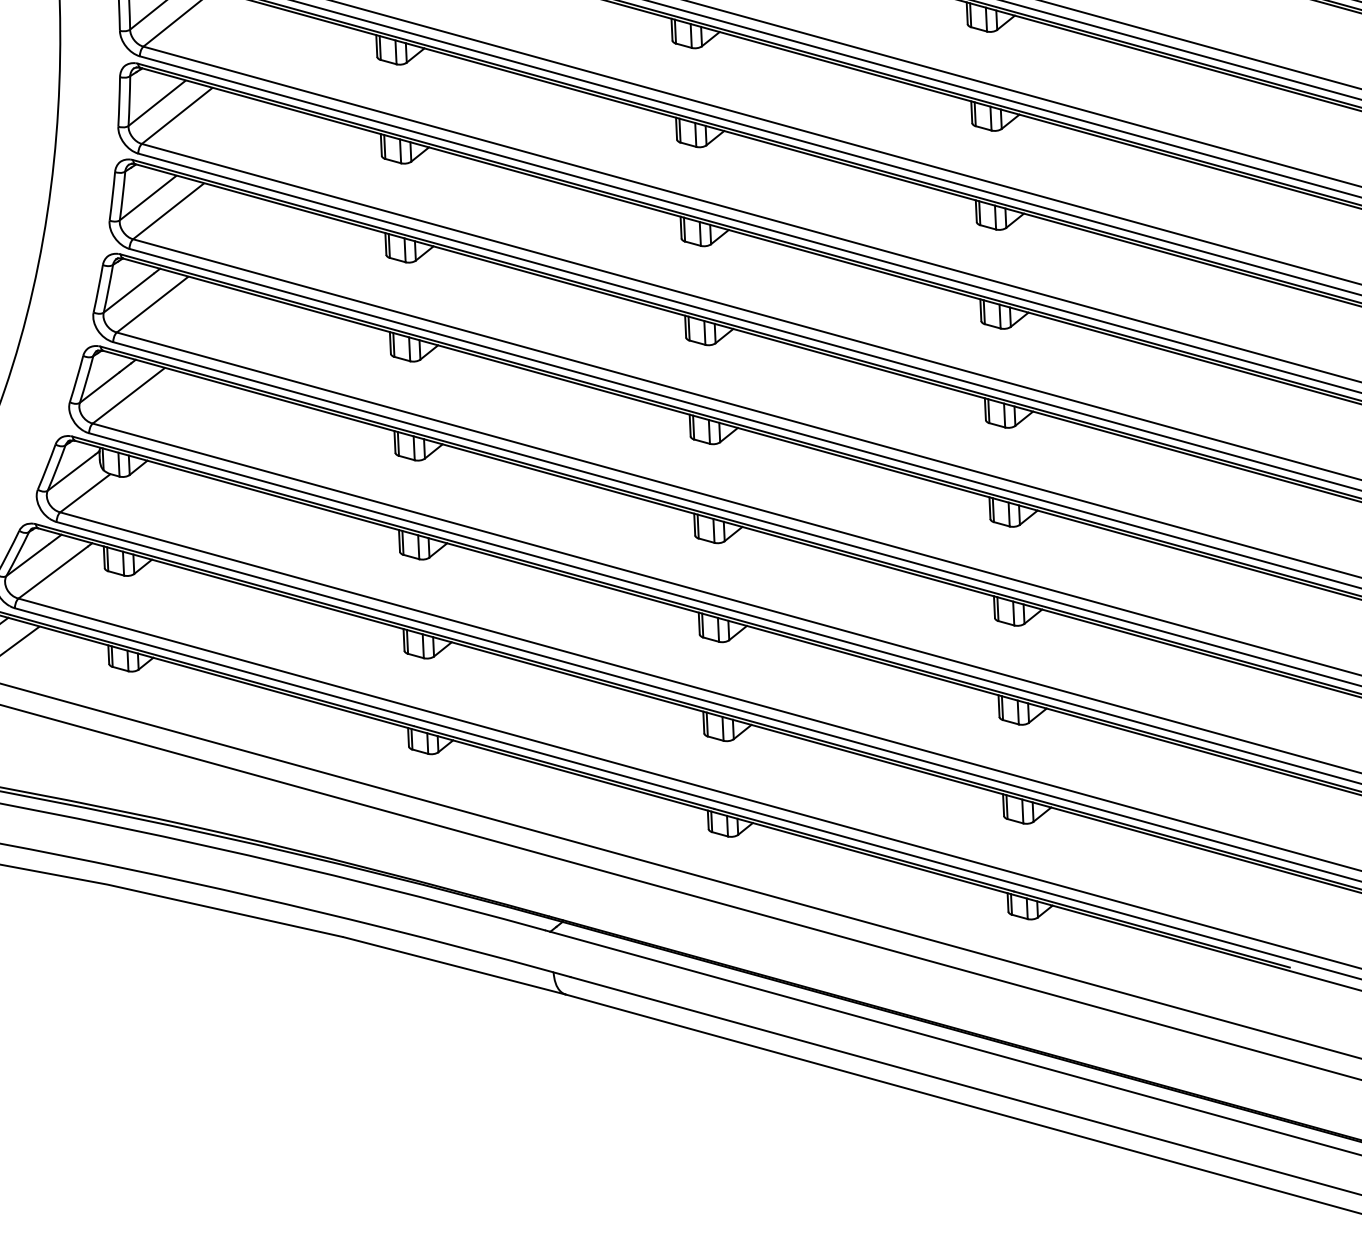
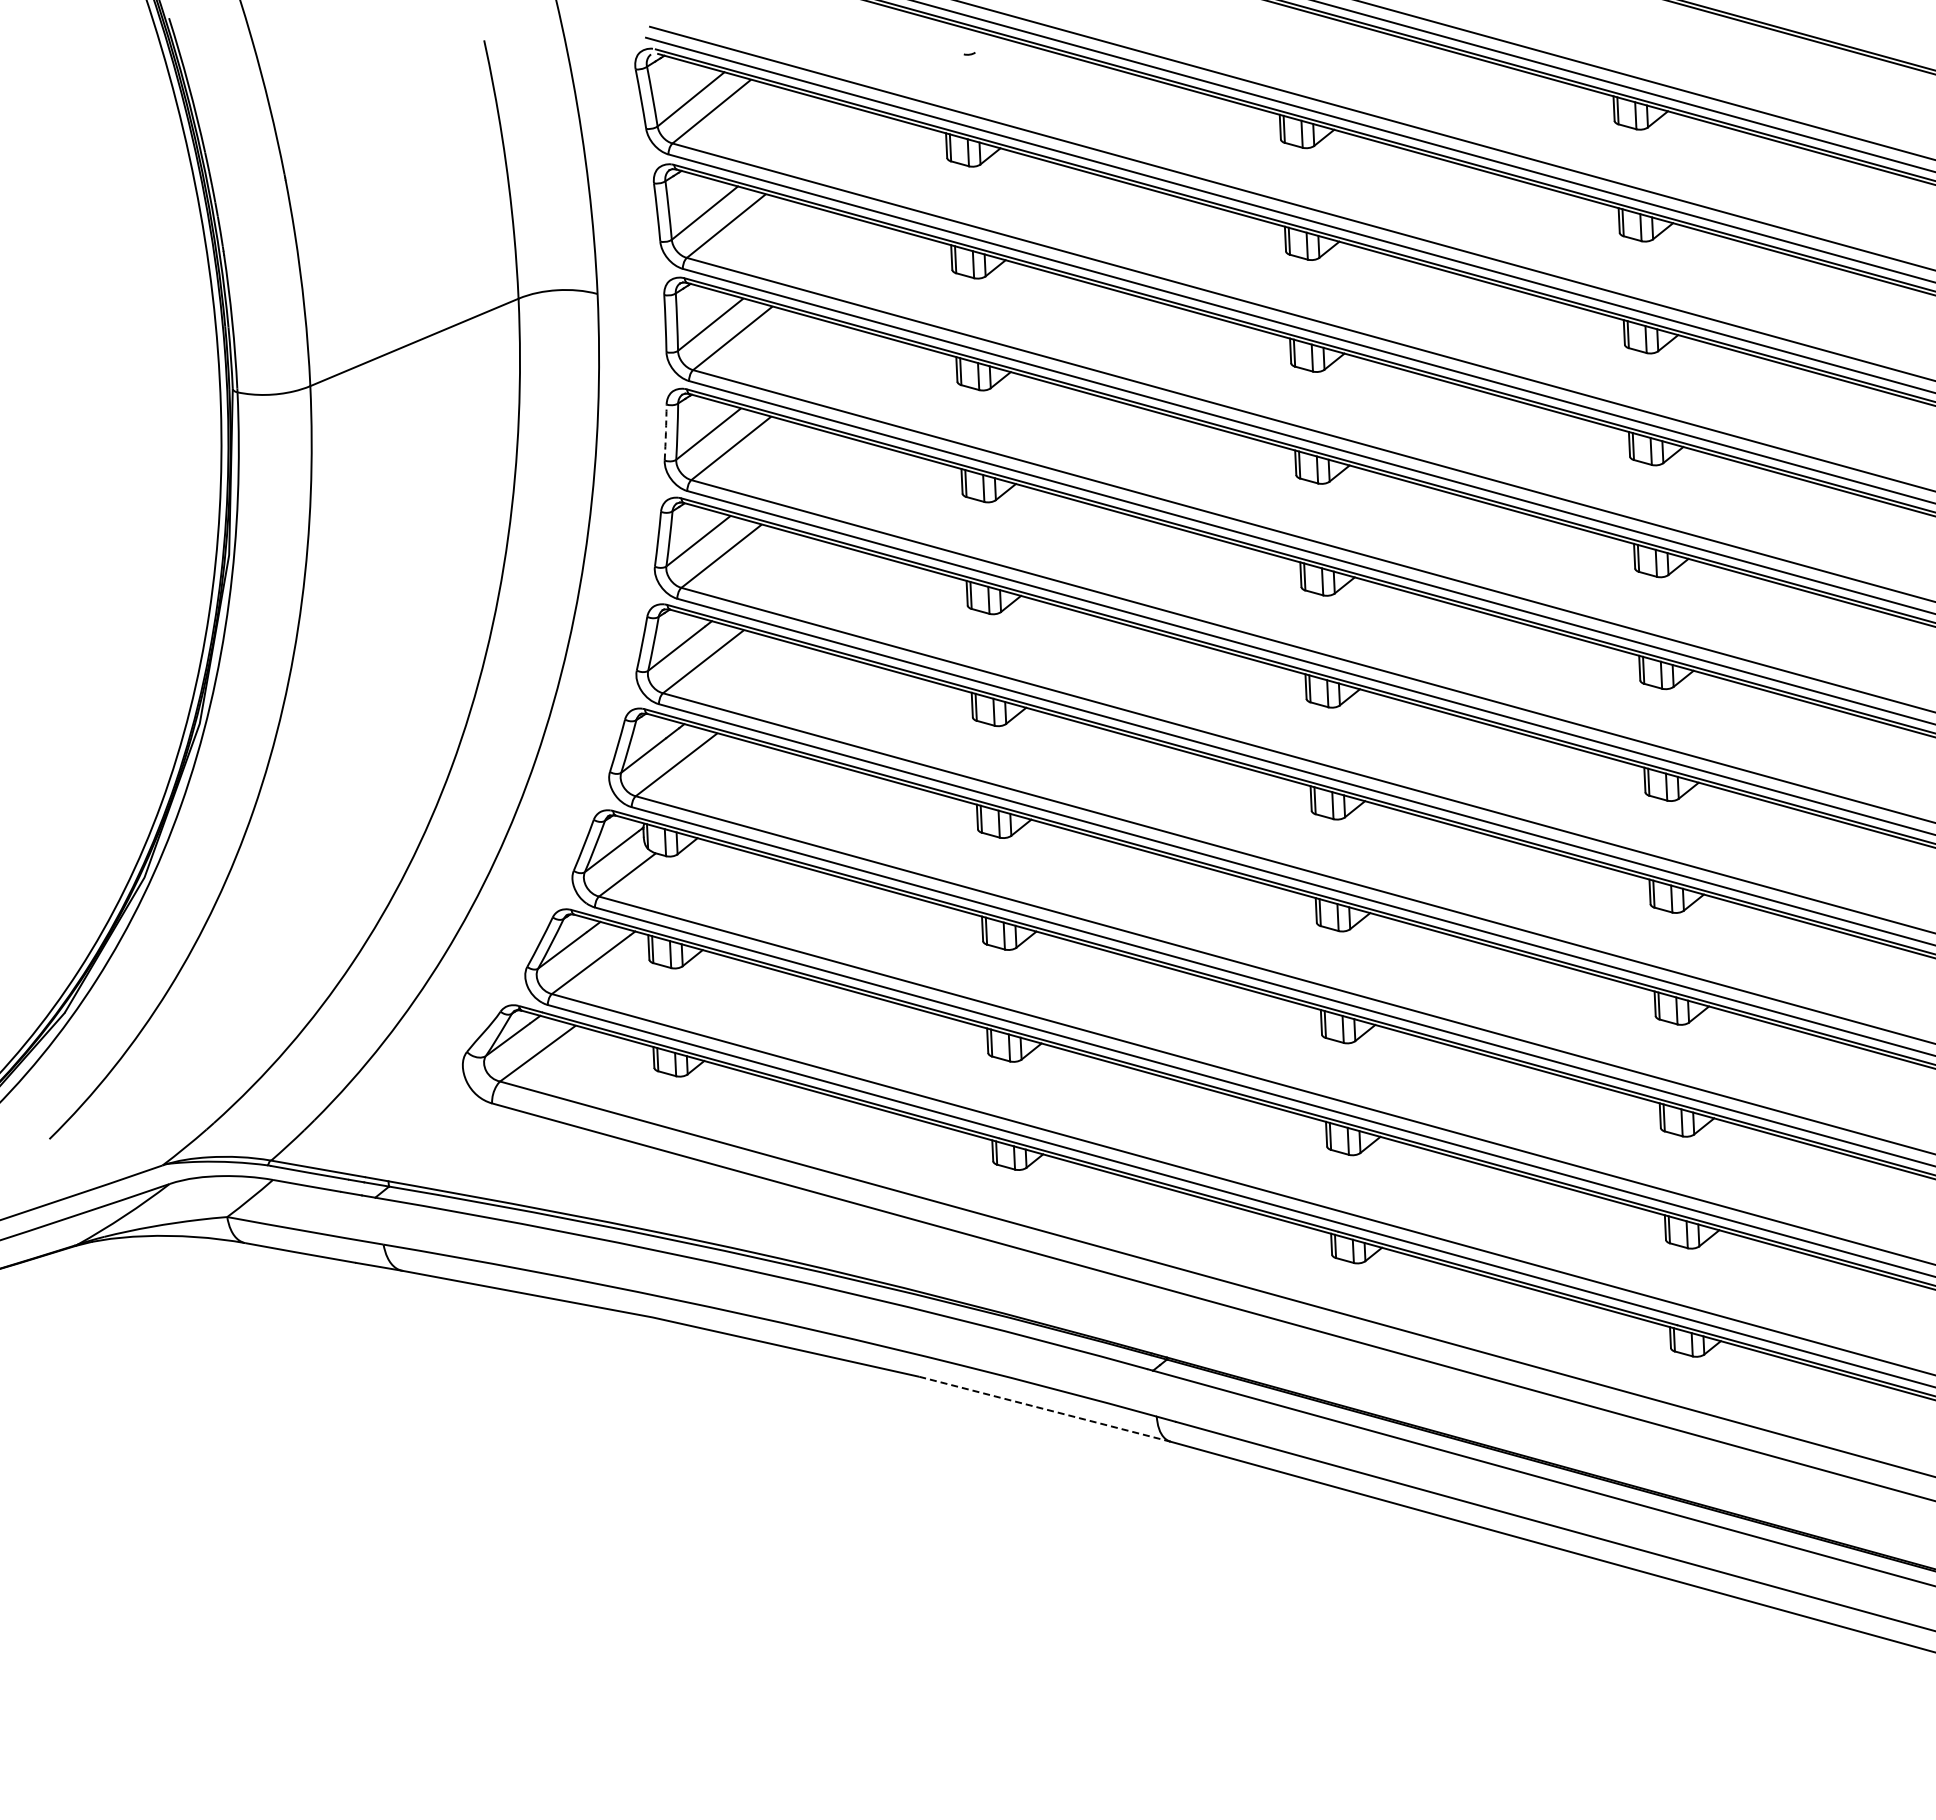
arc: (119, 101) -> (665, 432), solid -> dashed
line: (454, 966) -> (1044, 1409), solid -> dashed

